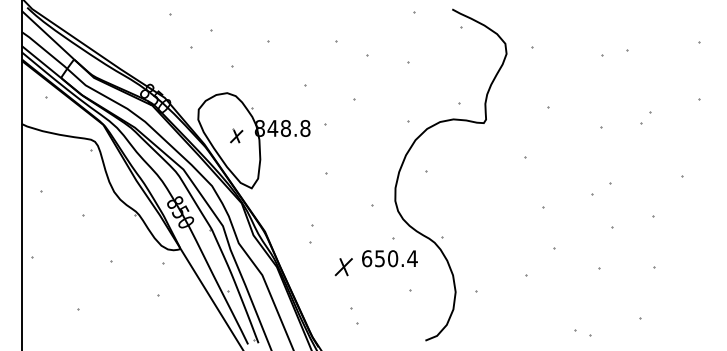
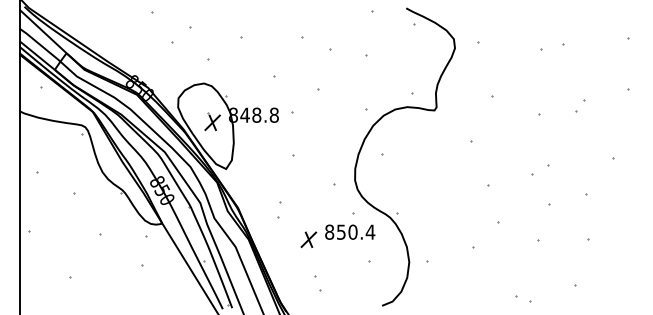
part: (236, 135) -> (212, 121), size x1.43
text: (366, 257) -> (329, 231), 650.4 -> 850.4

